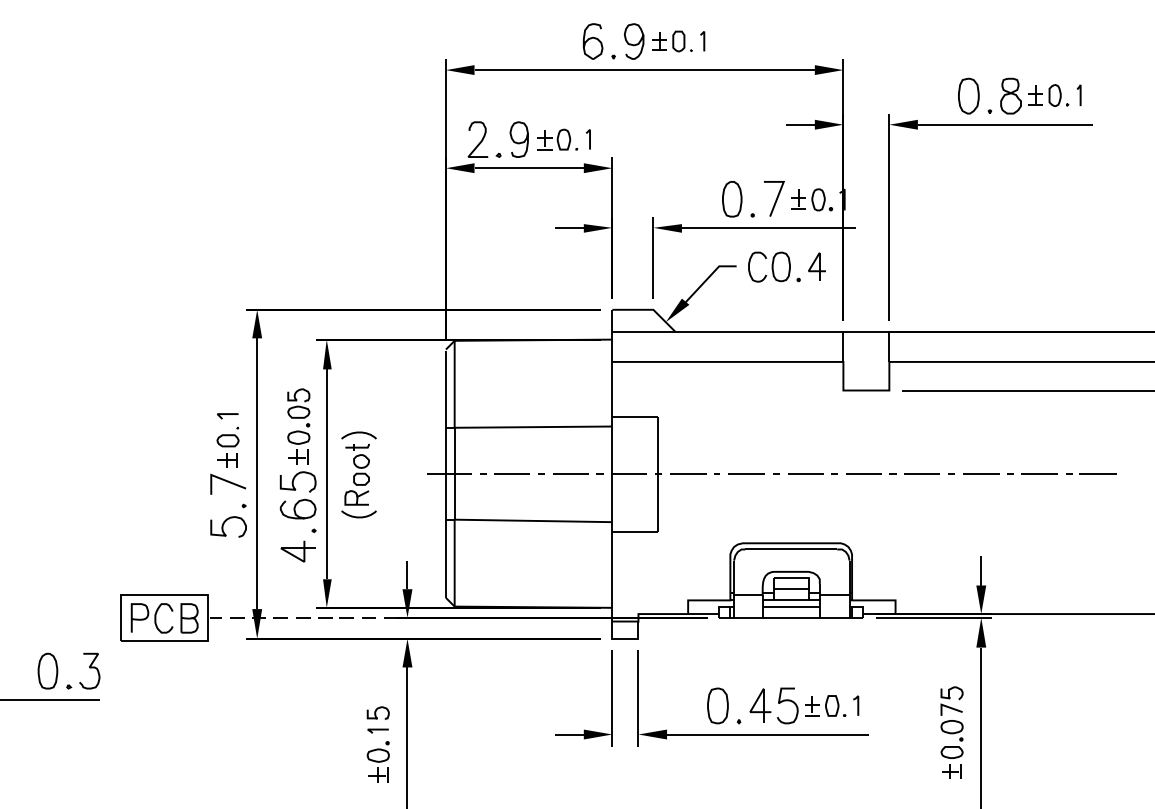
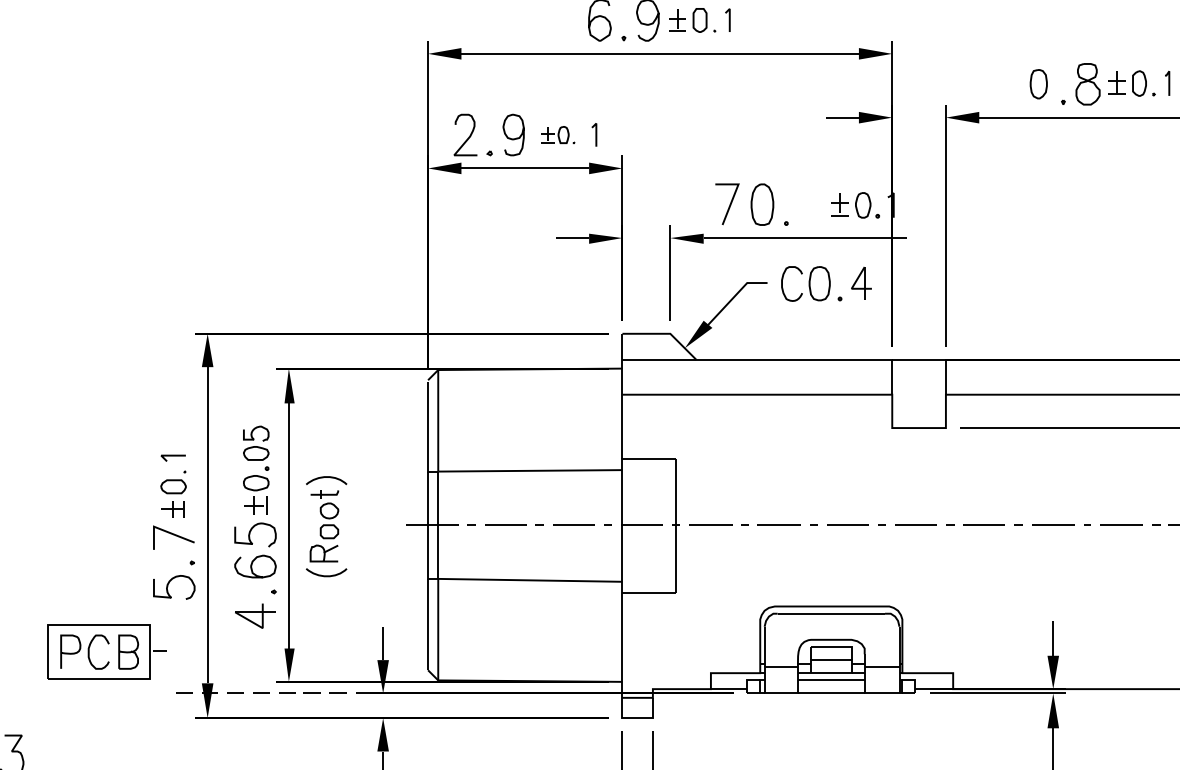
part: (968, 95) -> (1038, 83), size x0.7
part: (557, 139) -> (558, 134), size x0.7
curve: (775, 199) -> (728, 204), moved
part: (170, 617) -> (106, 651), moved

